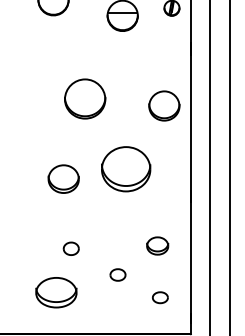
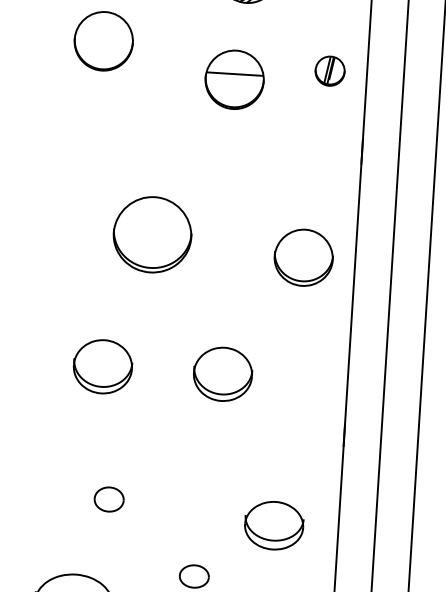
part: (126, 168) -> (223, 373), size x0.62
part: (63, 178) -> (102, 365), moved
part: (157, 245) -> (273, 524), size x1.43
part: (70, 248) -> (107, 498), moved

